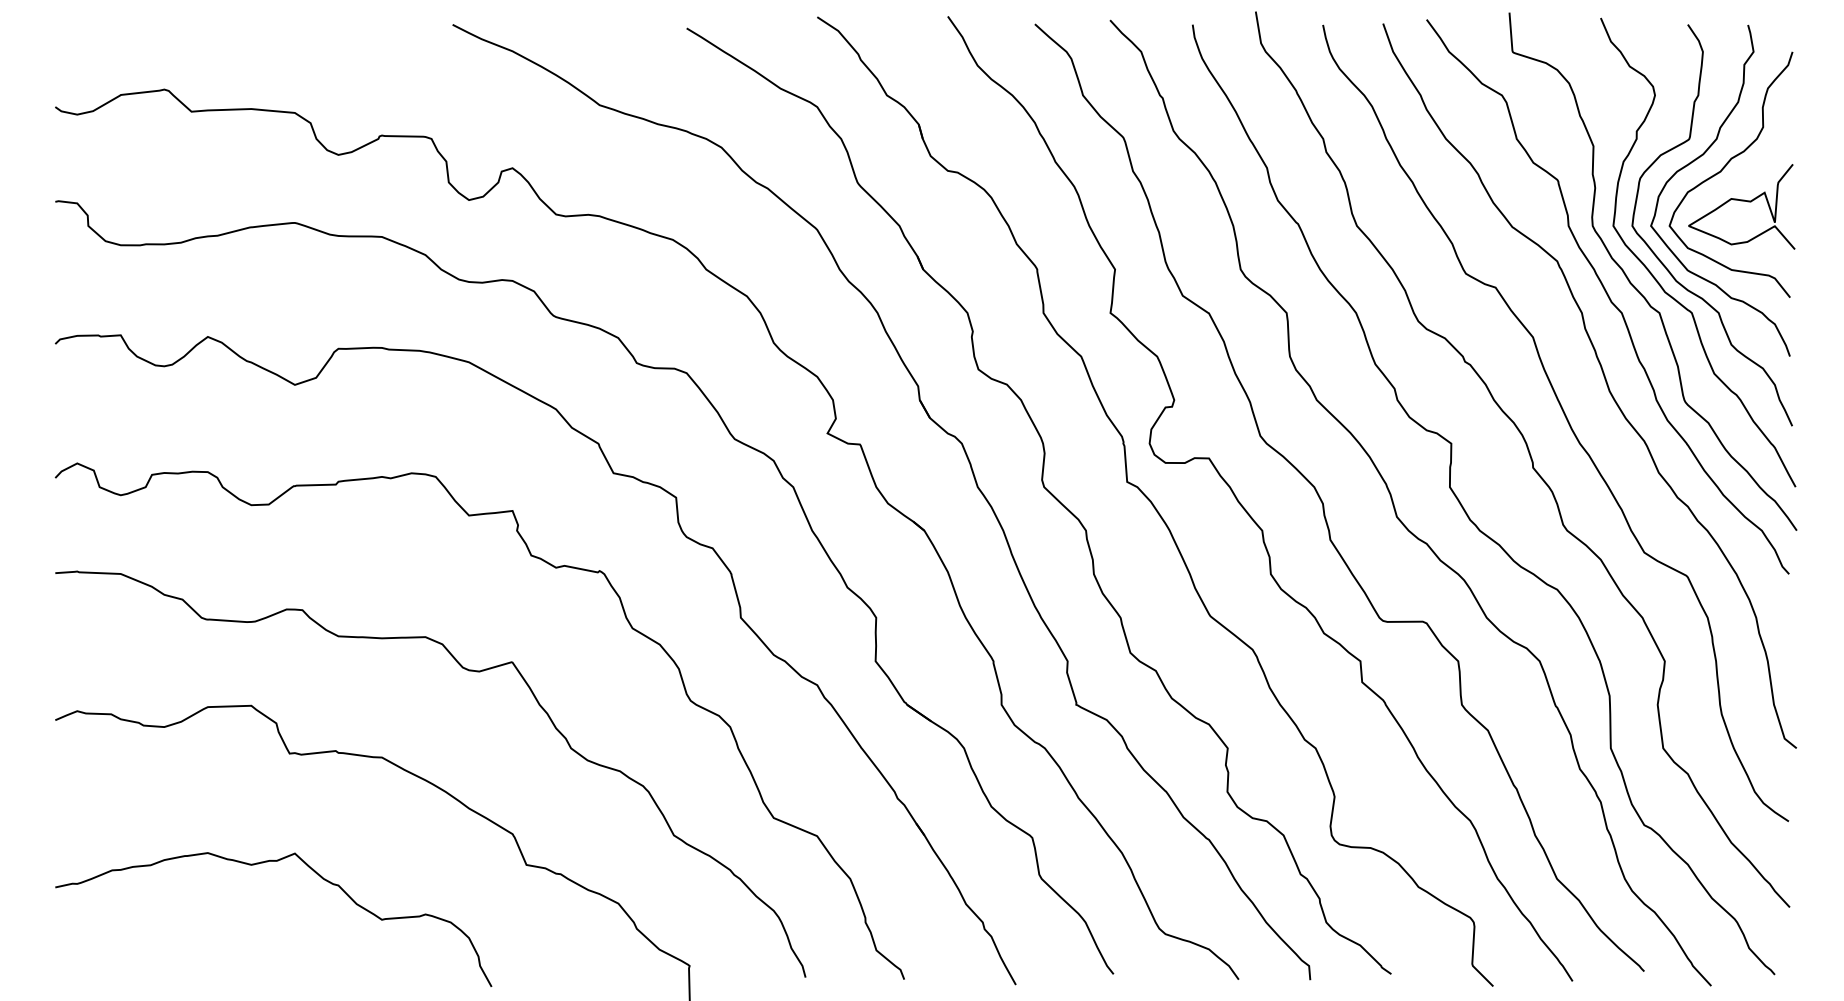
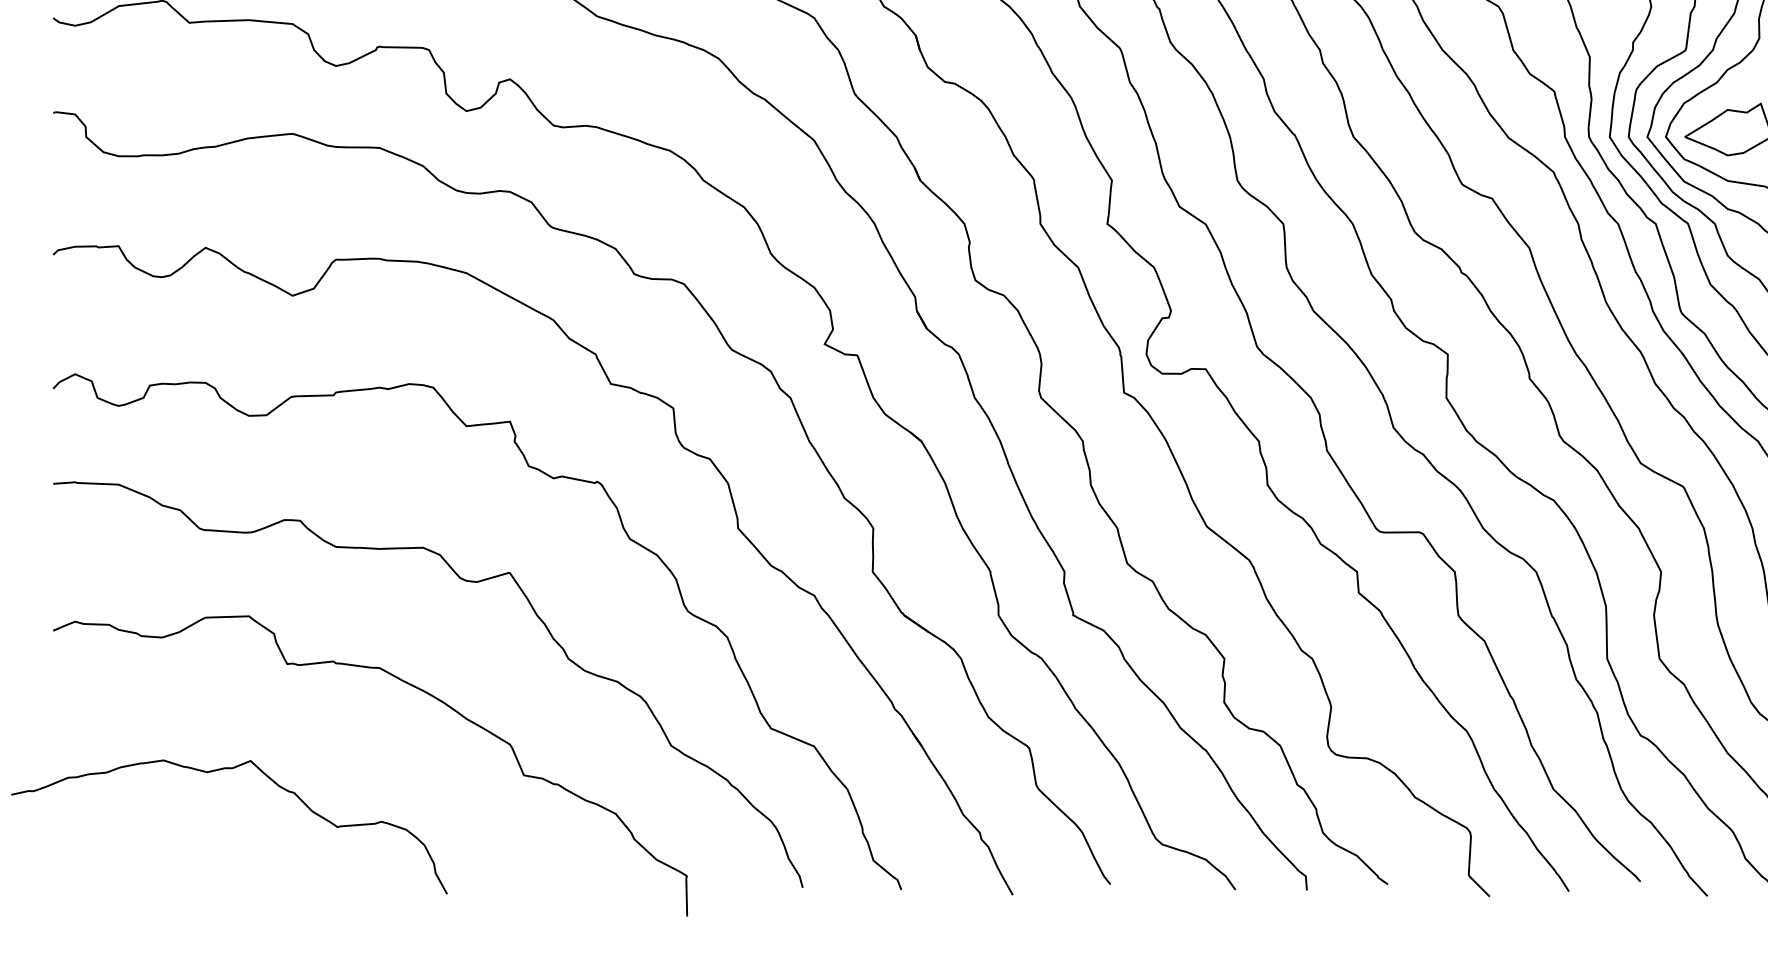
curve: (263, 863) -> (219, 770), moved

